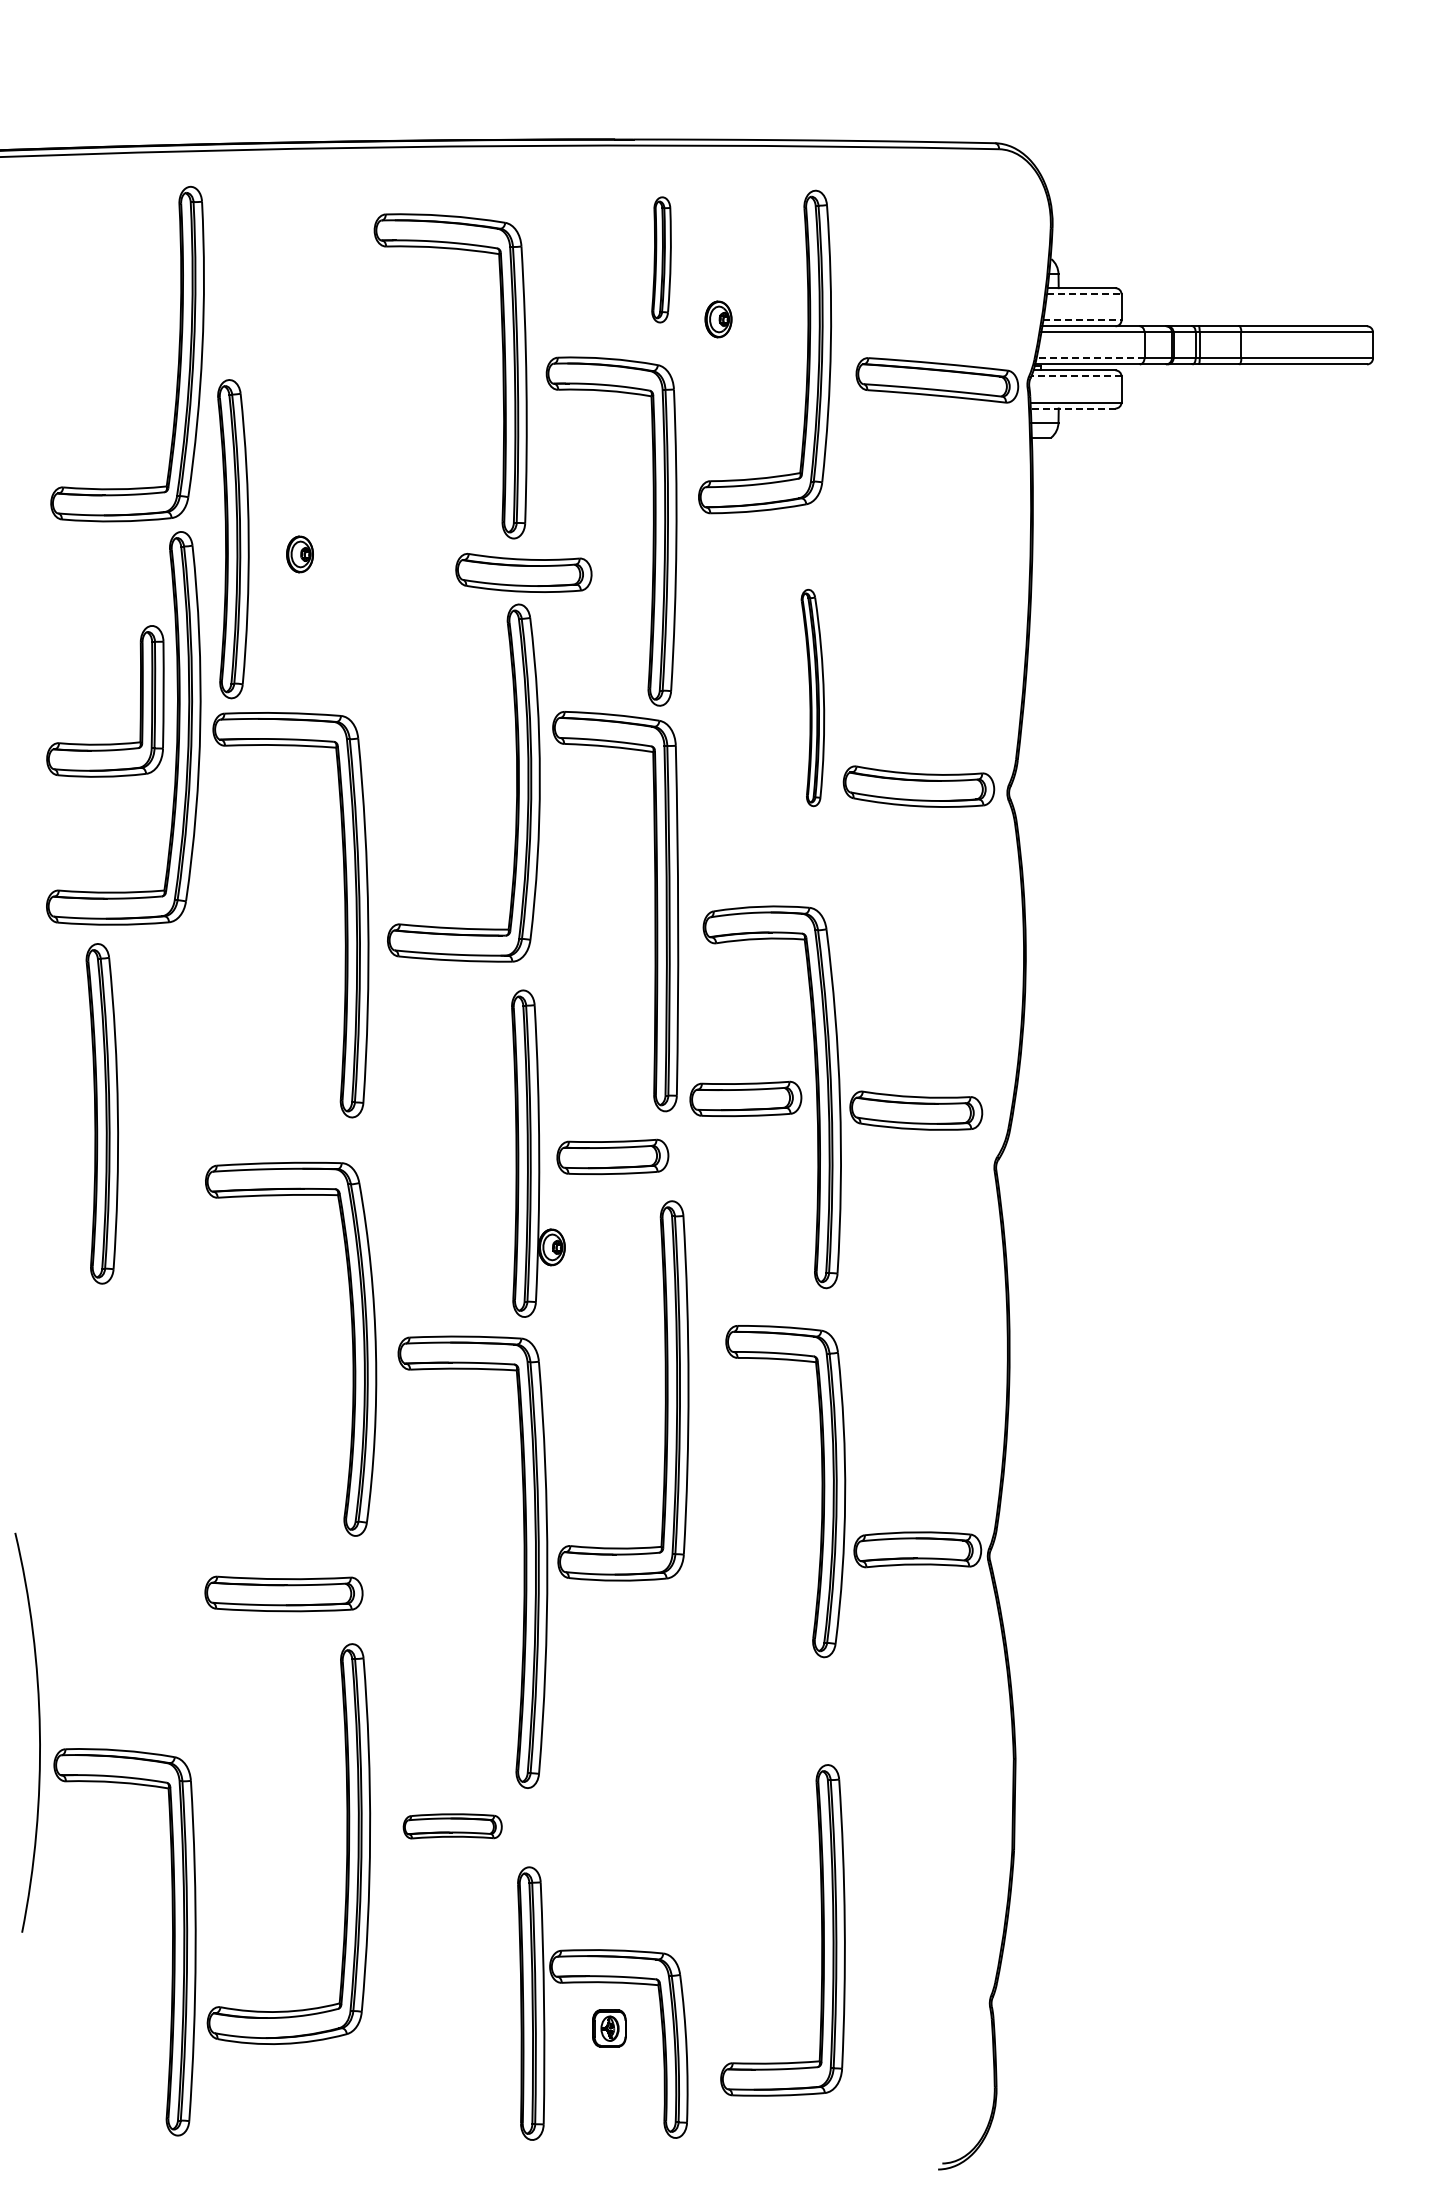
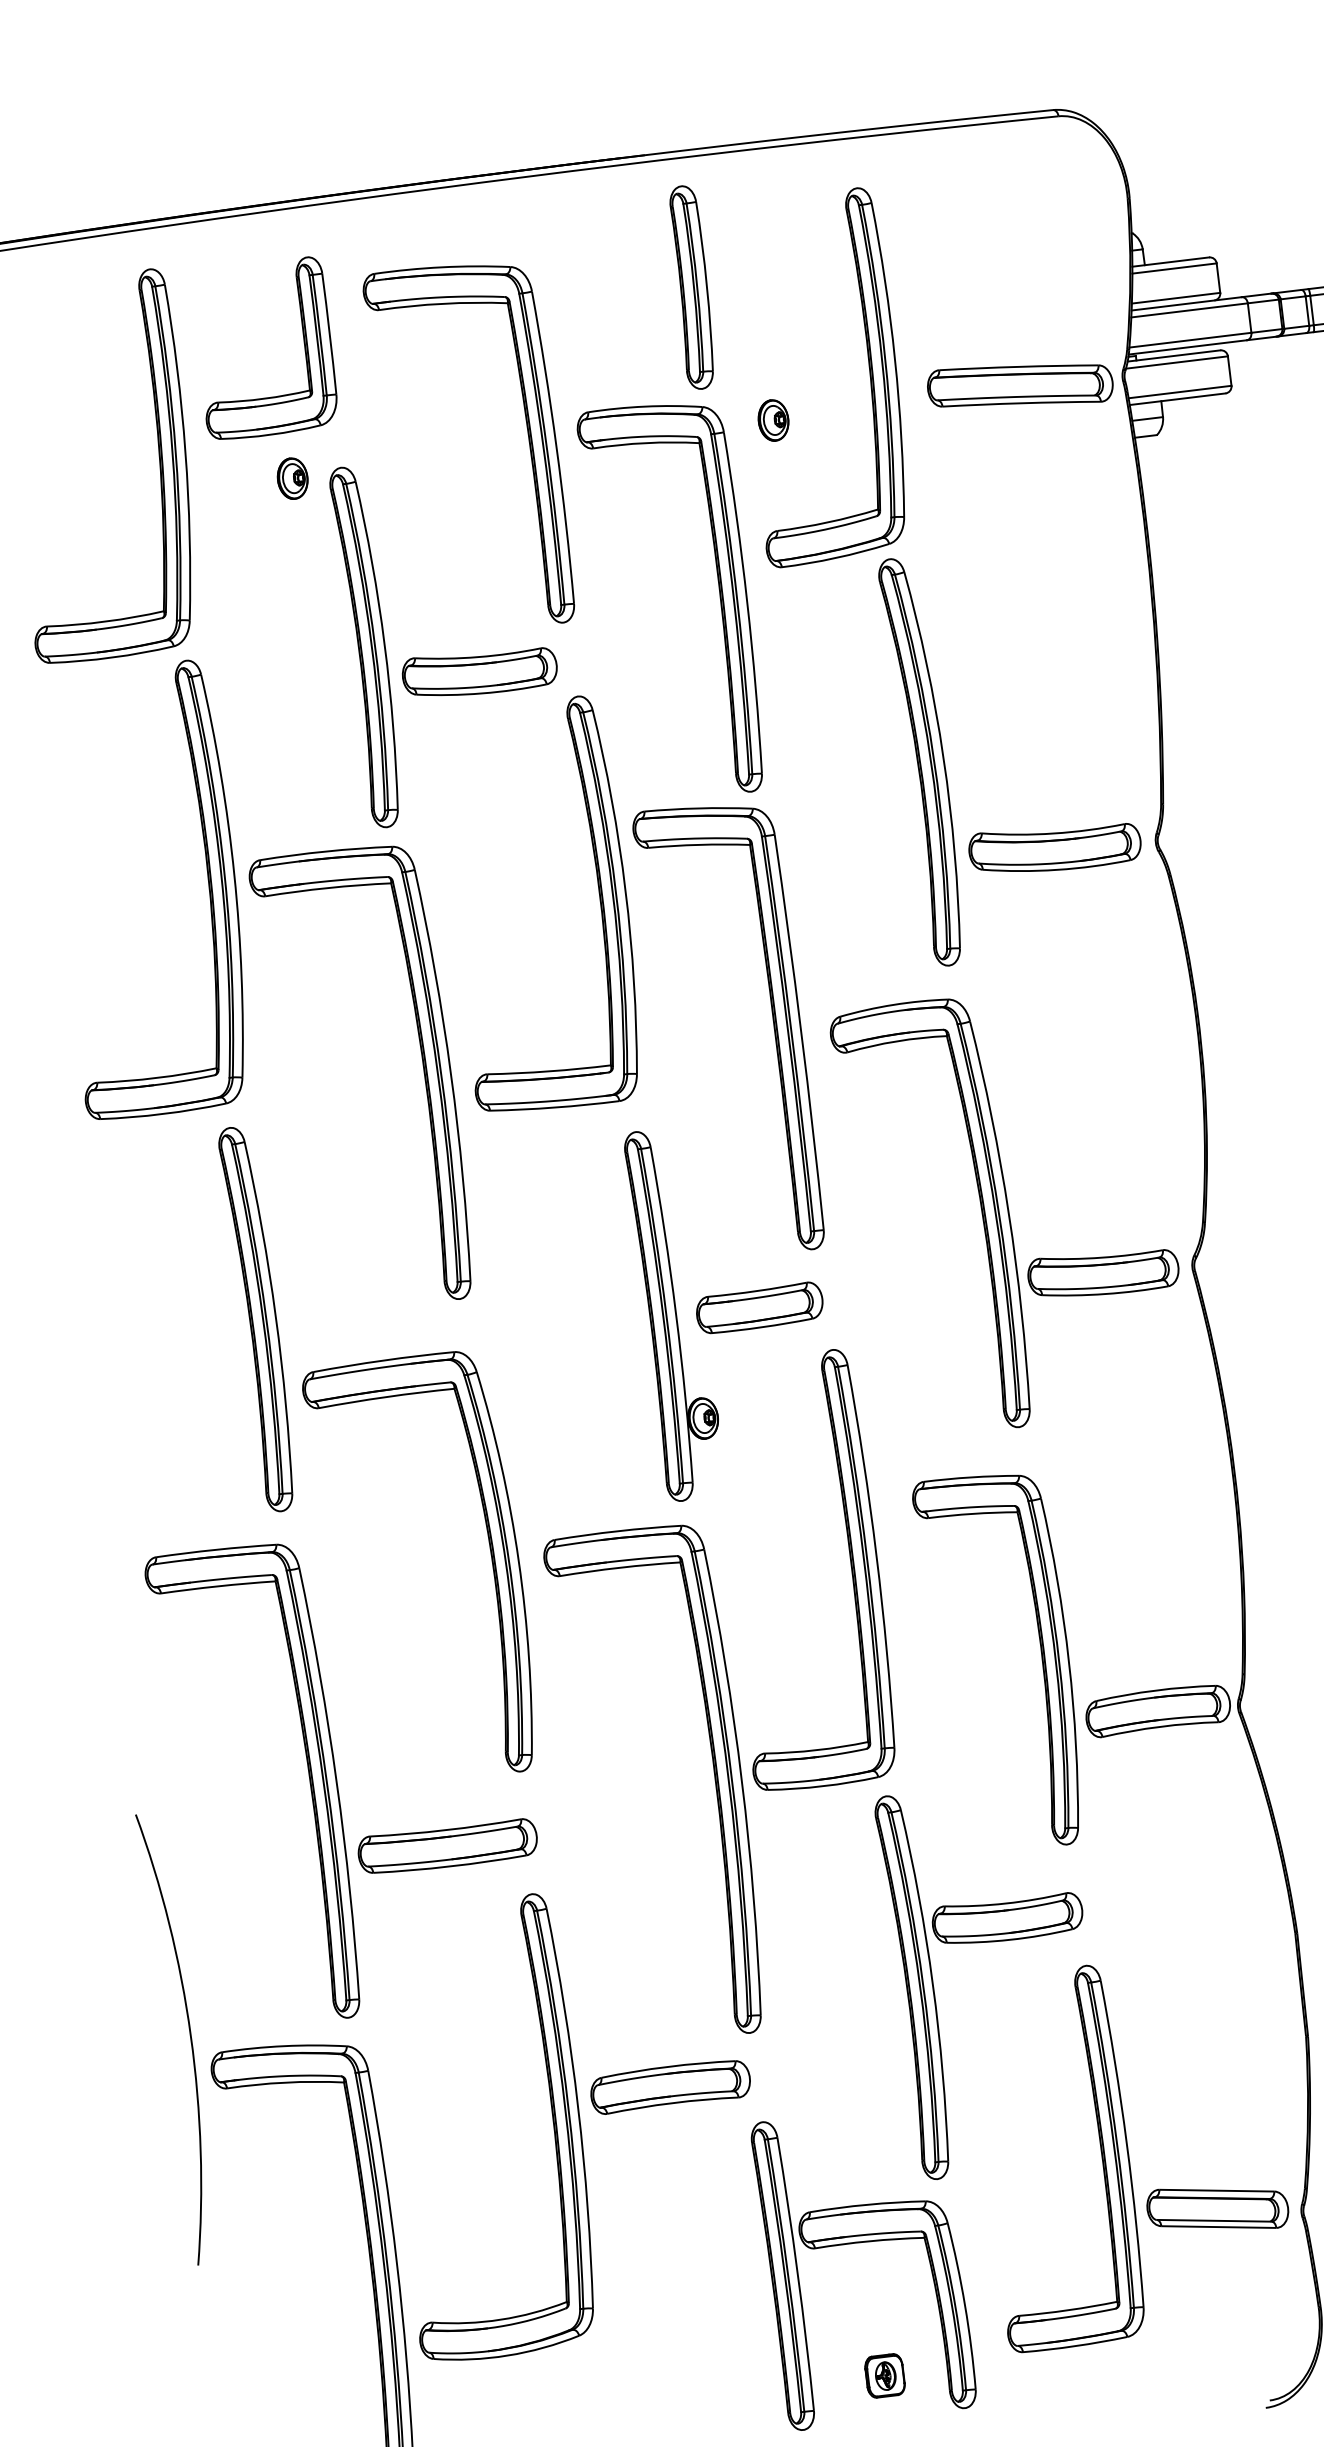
part: (661, 259) -> (692, 287), size x1.43
line: (1084, 294) -> (1174, 268), dashed -> solid
part: (718, 319) -> (773, 420), moved
line: (1082, 320) -> (1176, 298), dashed -> solid
line: (1090, 358) -> (1190, 340), dashed -> solid
line: (1075, 376) -> (1175, 362), dashed -> solid
line: (1072, 408) -> (1176, 399), dashed -> solid
part: (233, 539) -> (367, 647), moved
part: (299, 554) -> (292, 478), moved
part: (523, 572) -> (479, 671), moved
part: (812, 697) -> (922, 761), size x1.67
part: (140, 701) -> (304, 344), moved
part: (745, 1098) -> (901, 1223), removed
part: (916, 1110) -> (1103, 1272), moved
part: (101, 1113) -> (257, 1318), moved
part: (170, 1521) -> (309, 1780), added
part: (745, 1734) -> (988, 1942), added
part: (452, 1826) -> (670, 2086), size x1.43
part: (917, 1990) -> (1218, 2208), added
part: (609, 2028) -> (885, 2375), moved

